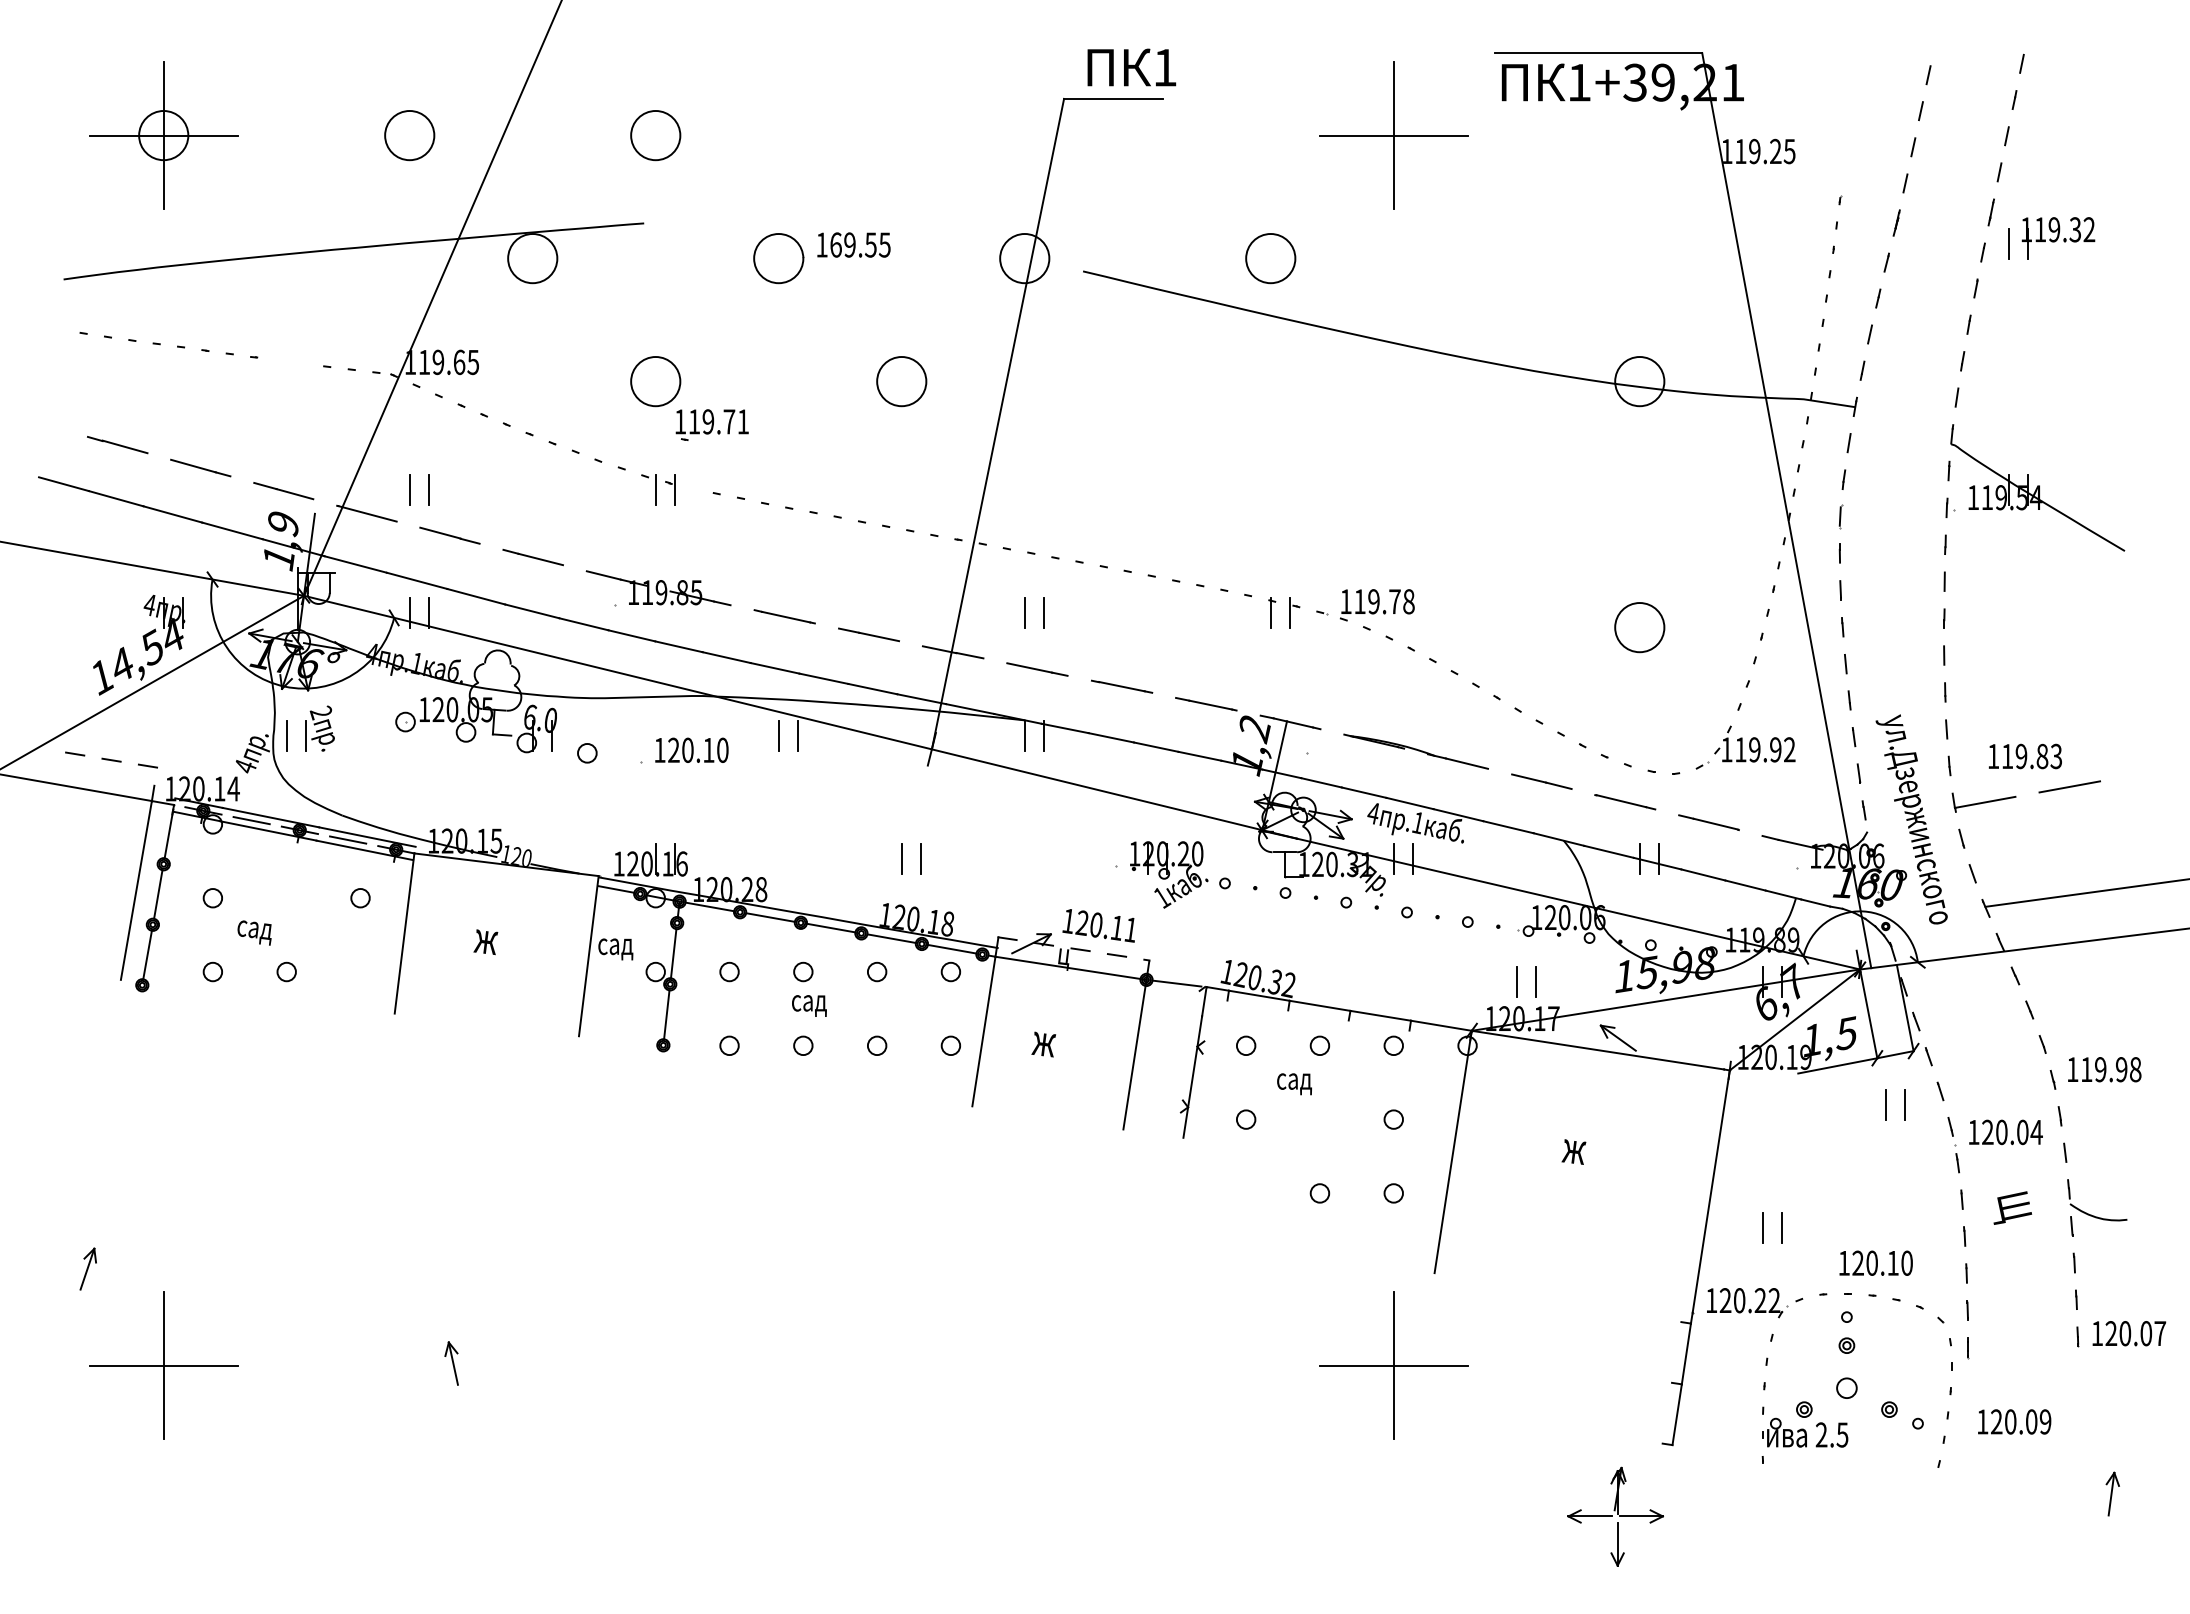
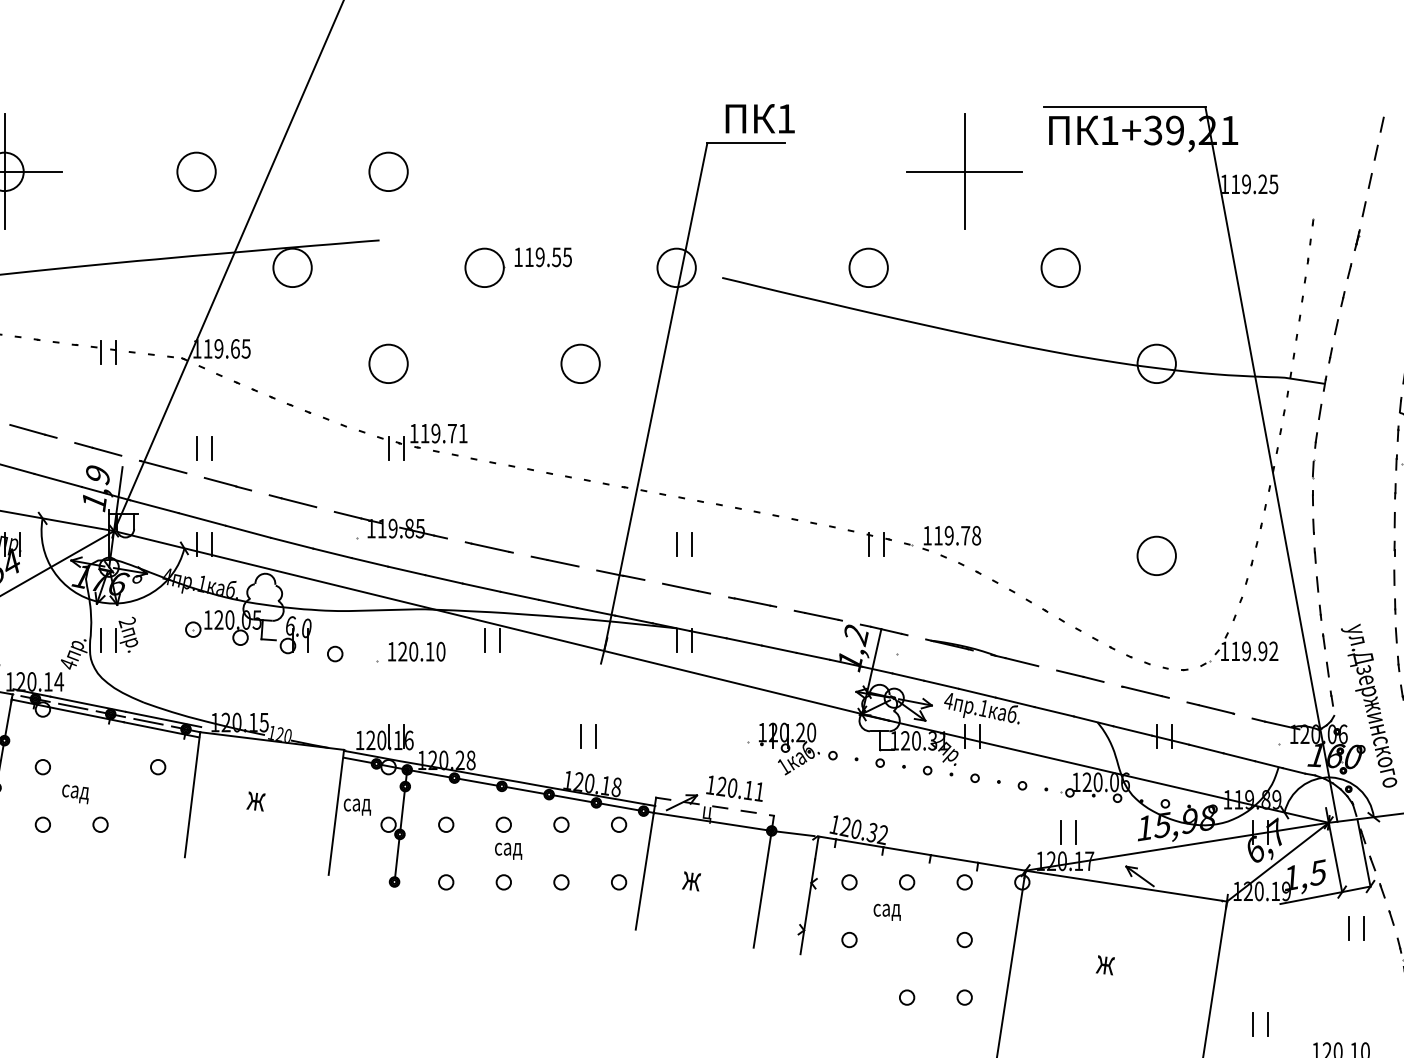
text: (835, 244) -> (528, 256), 169.55 -> 119.55
part: (1516, 258) -> (1060, 267), added
part: (290, 366) -> (103, 352), added
part: (711, 424) -> (438, 435), moved

